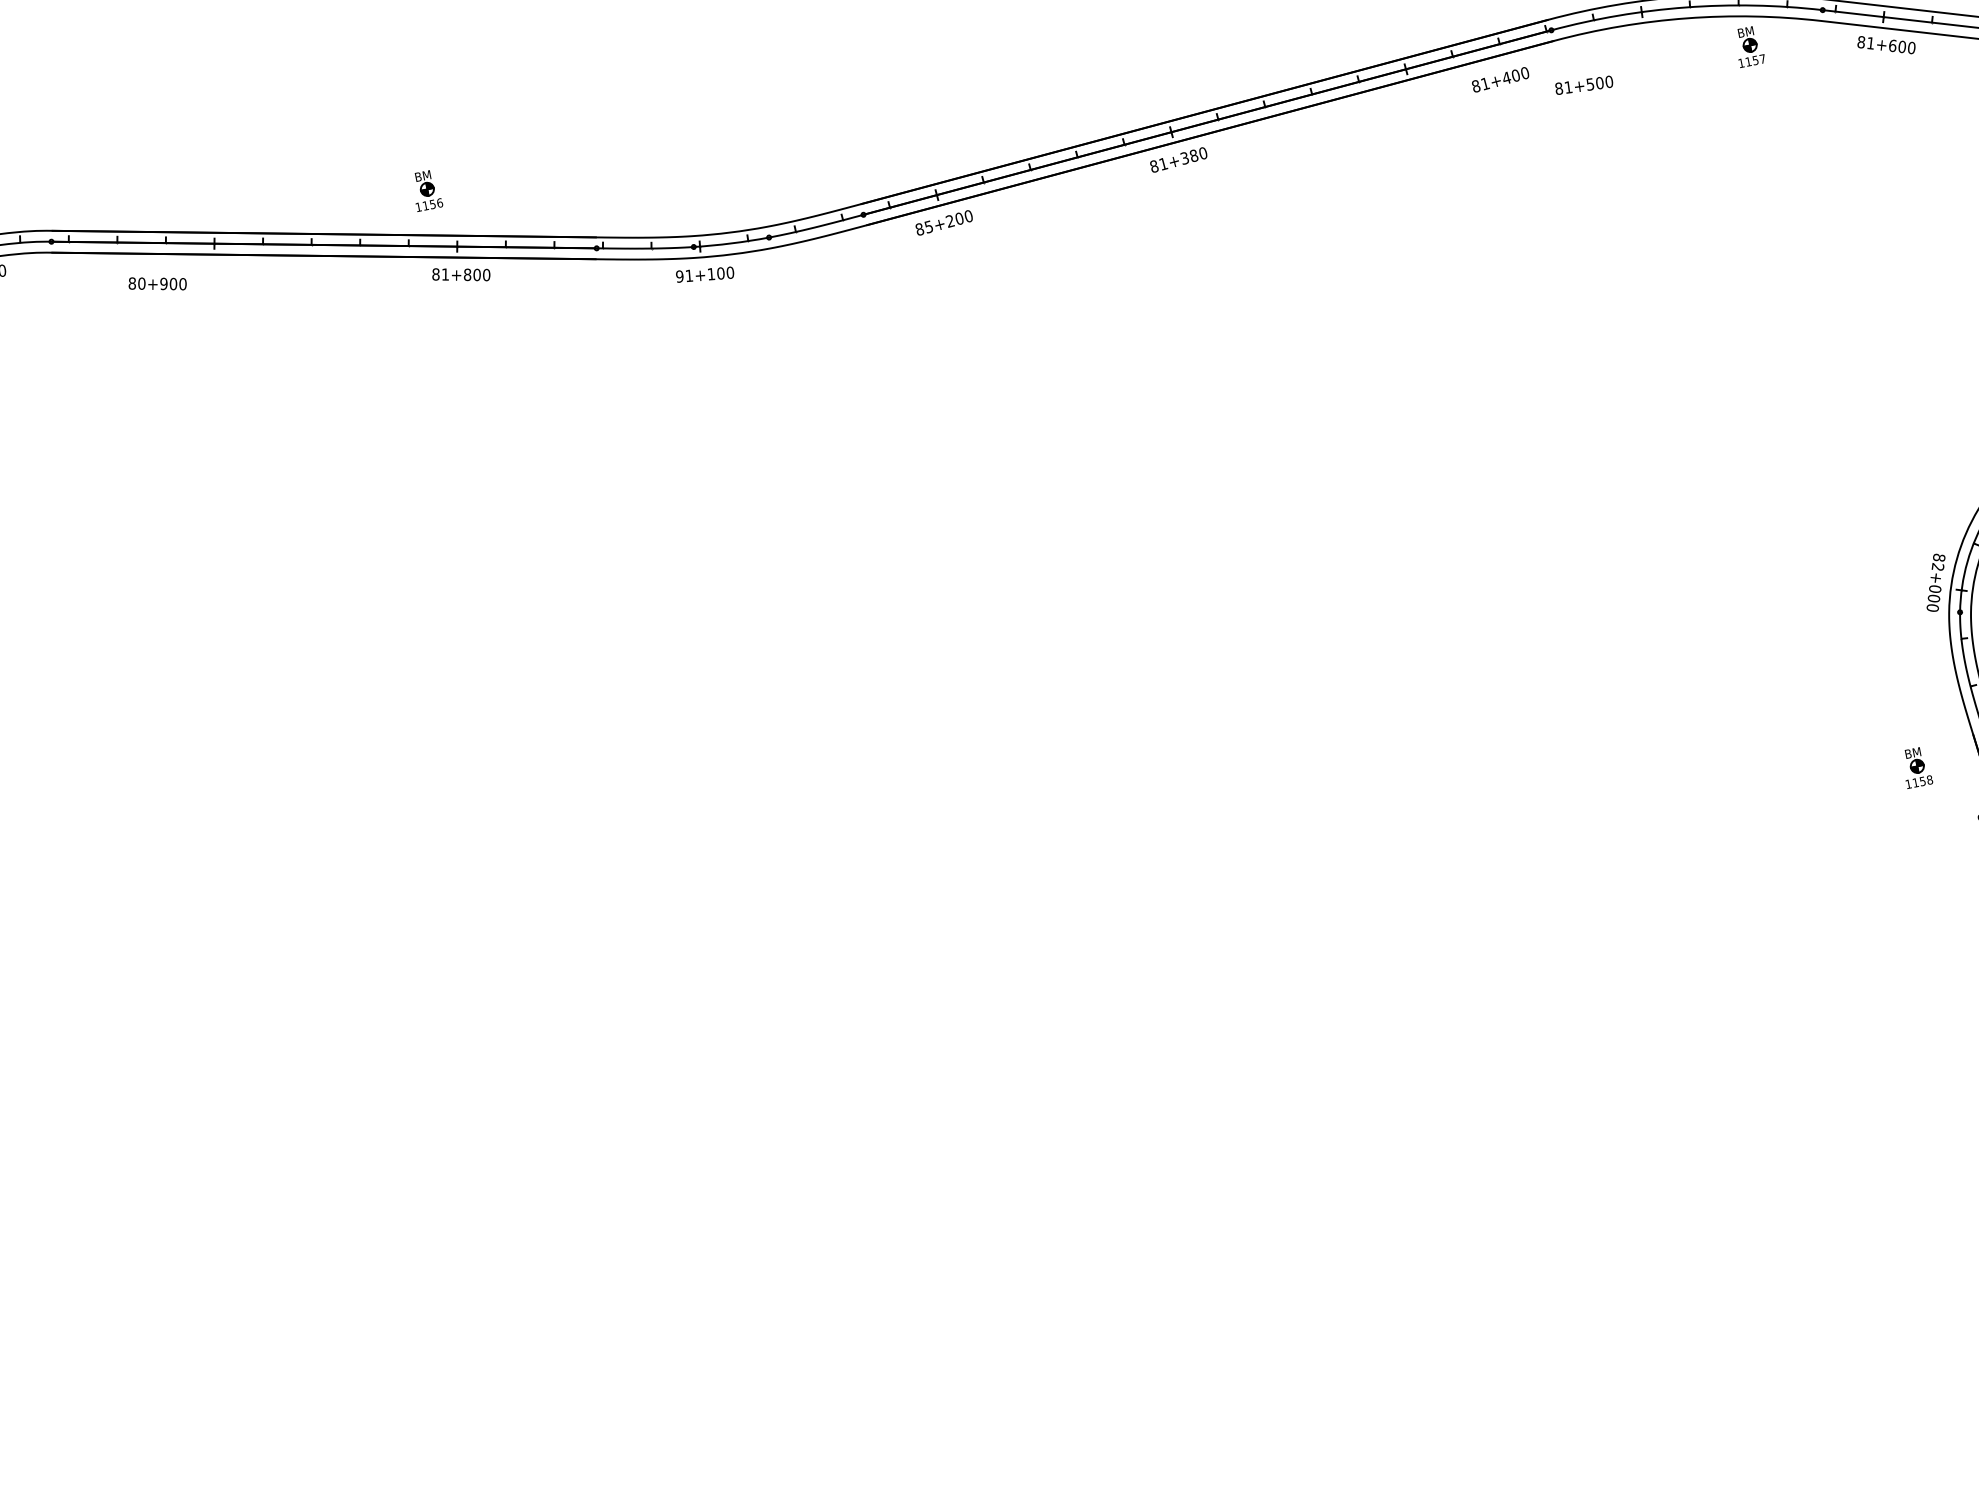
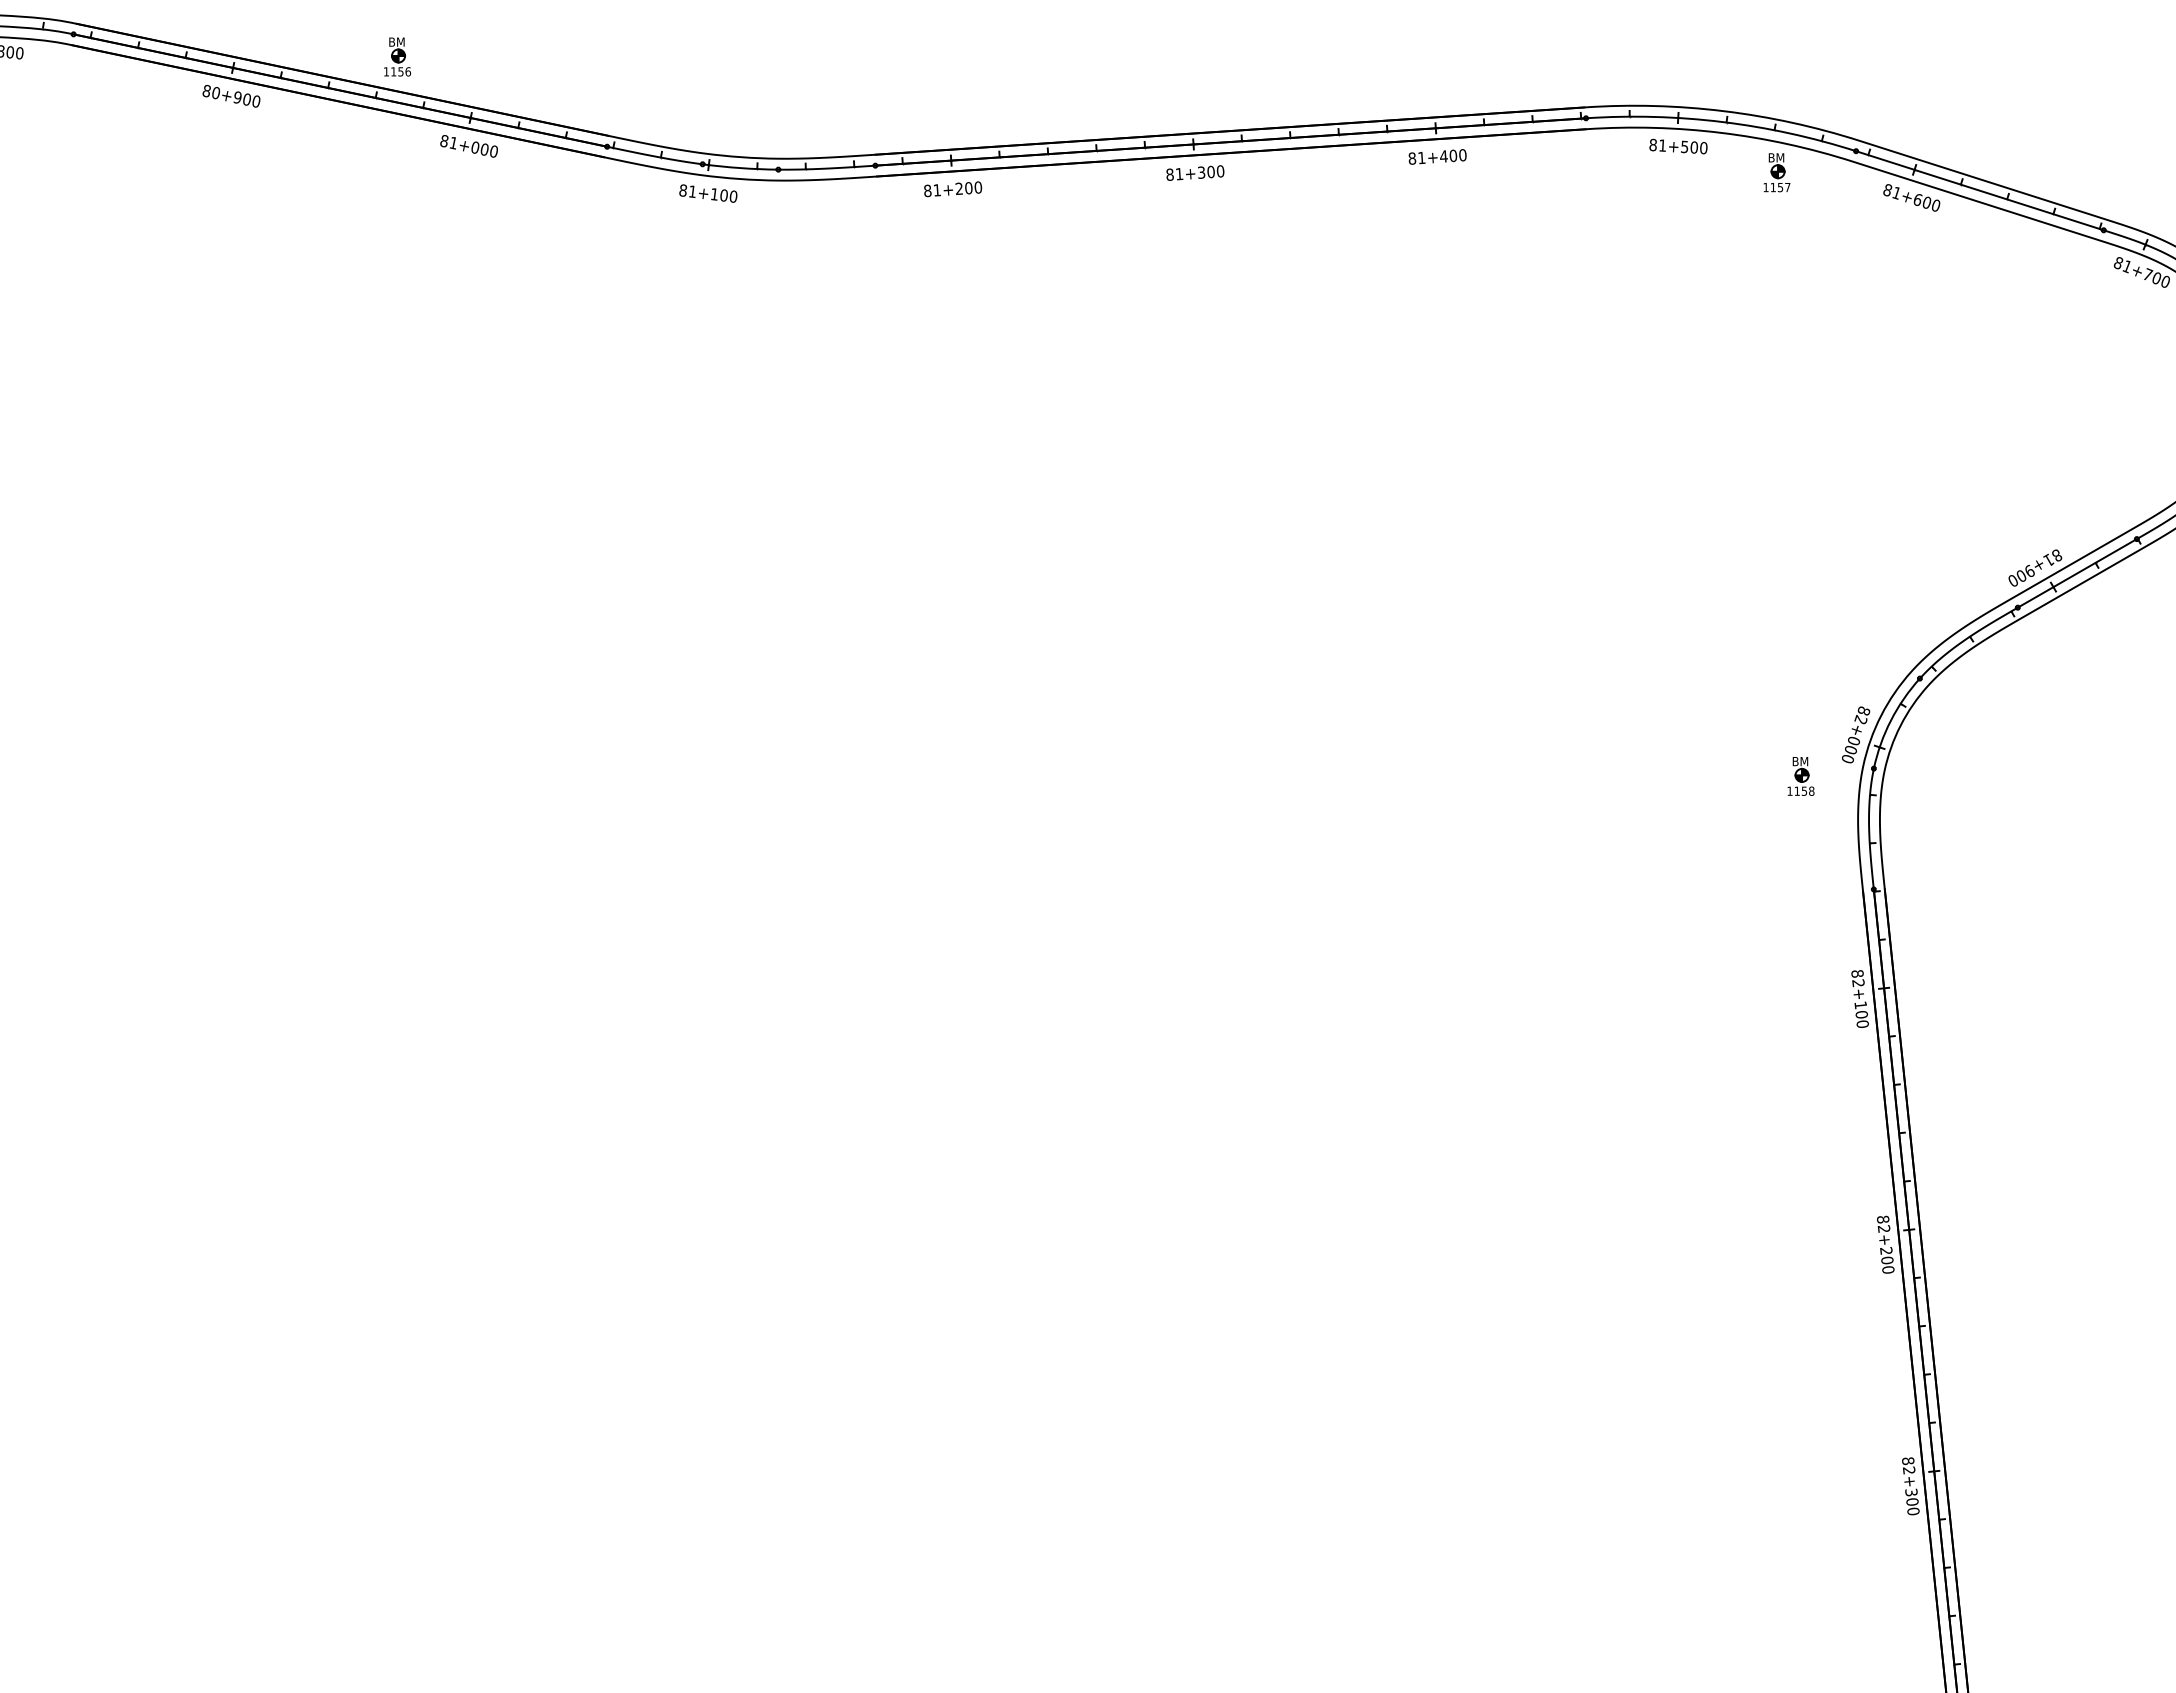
text: (1500, 79) -> (1437, 156), moved
text: (1584, 85) -> (1678, 146), moved
text: (1193, 155) -> (1210, 171), 81+380 -> 81+300
part: (426, 190) -> (397, 56), moved
text: (928, 227) -> (936, 190), 85+200 -> 81+200
text: (467, 274) -> (475, 147), 81+800 -> 81+000
text: (680, 276) -> (683, 190), 91+100 -> 81+100
text: (157, 284) -> (231, 96), moved
part: (1916, 767) -> (1800, 776), moved

